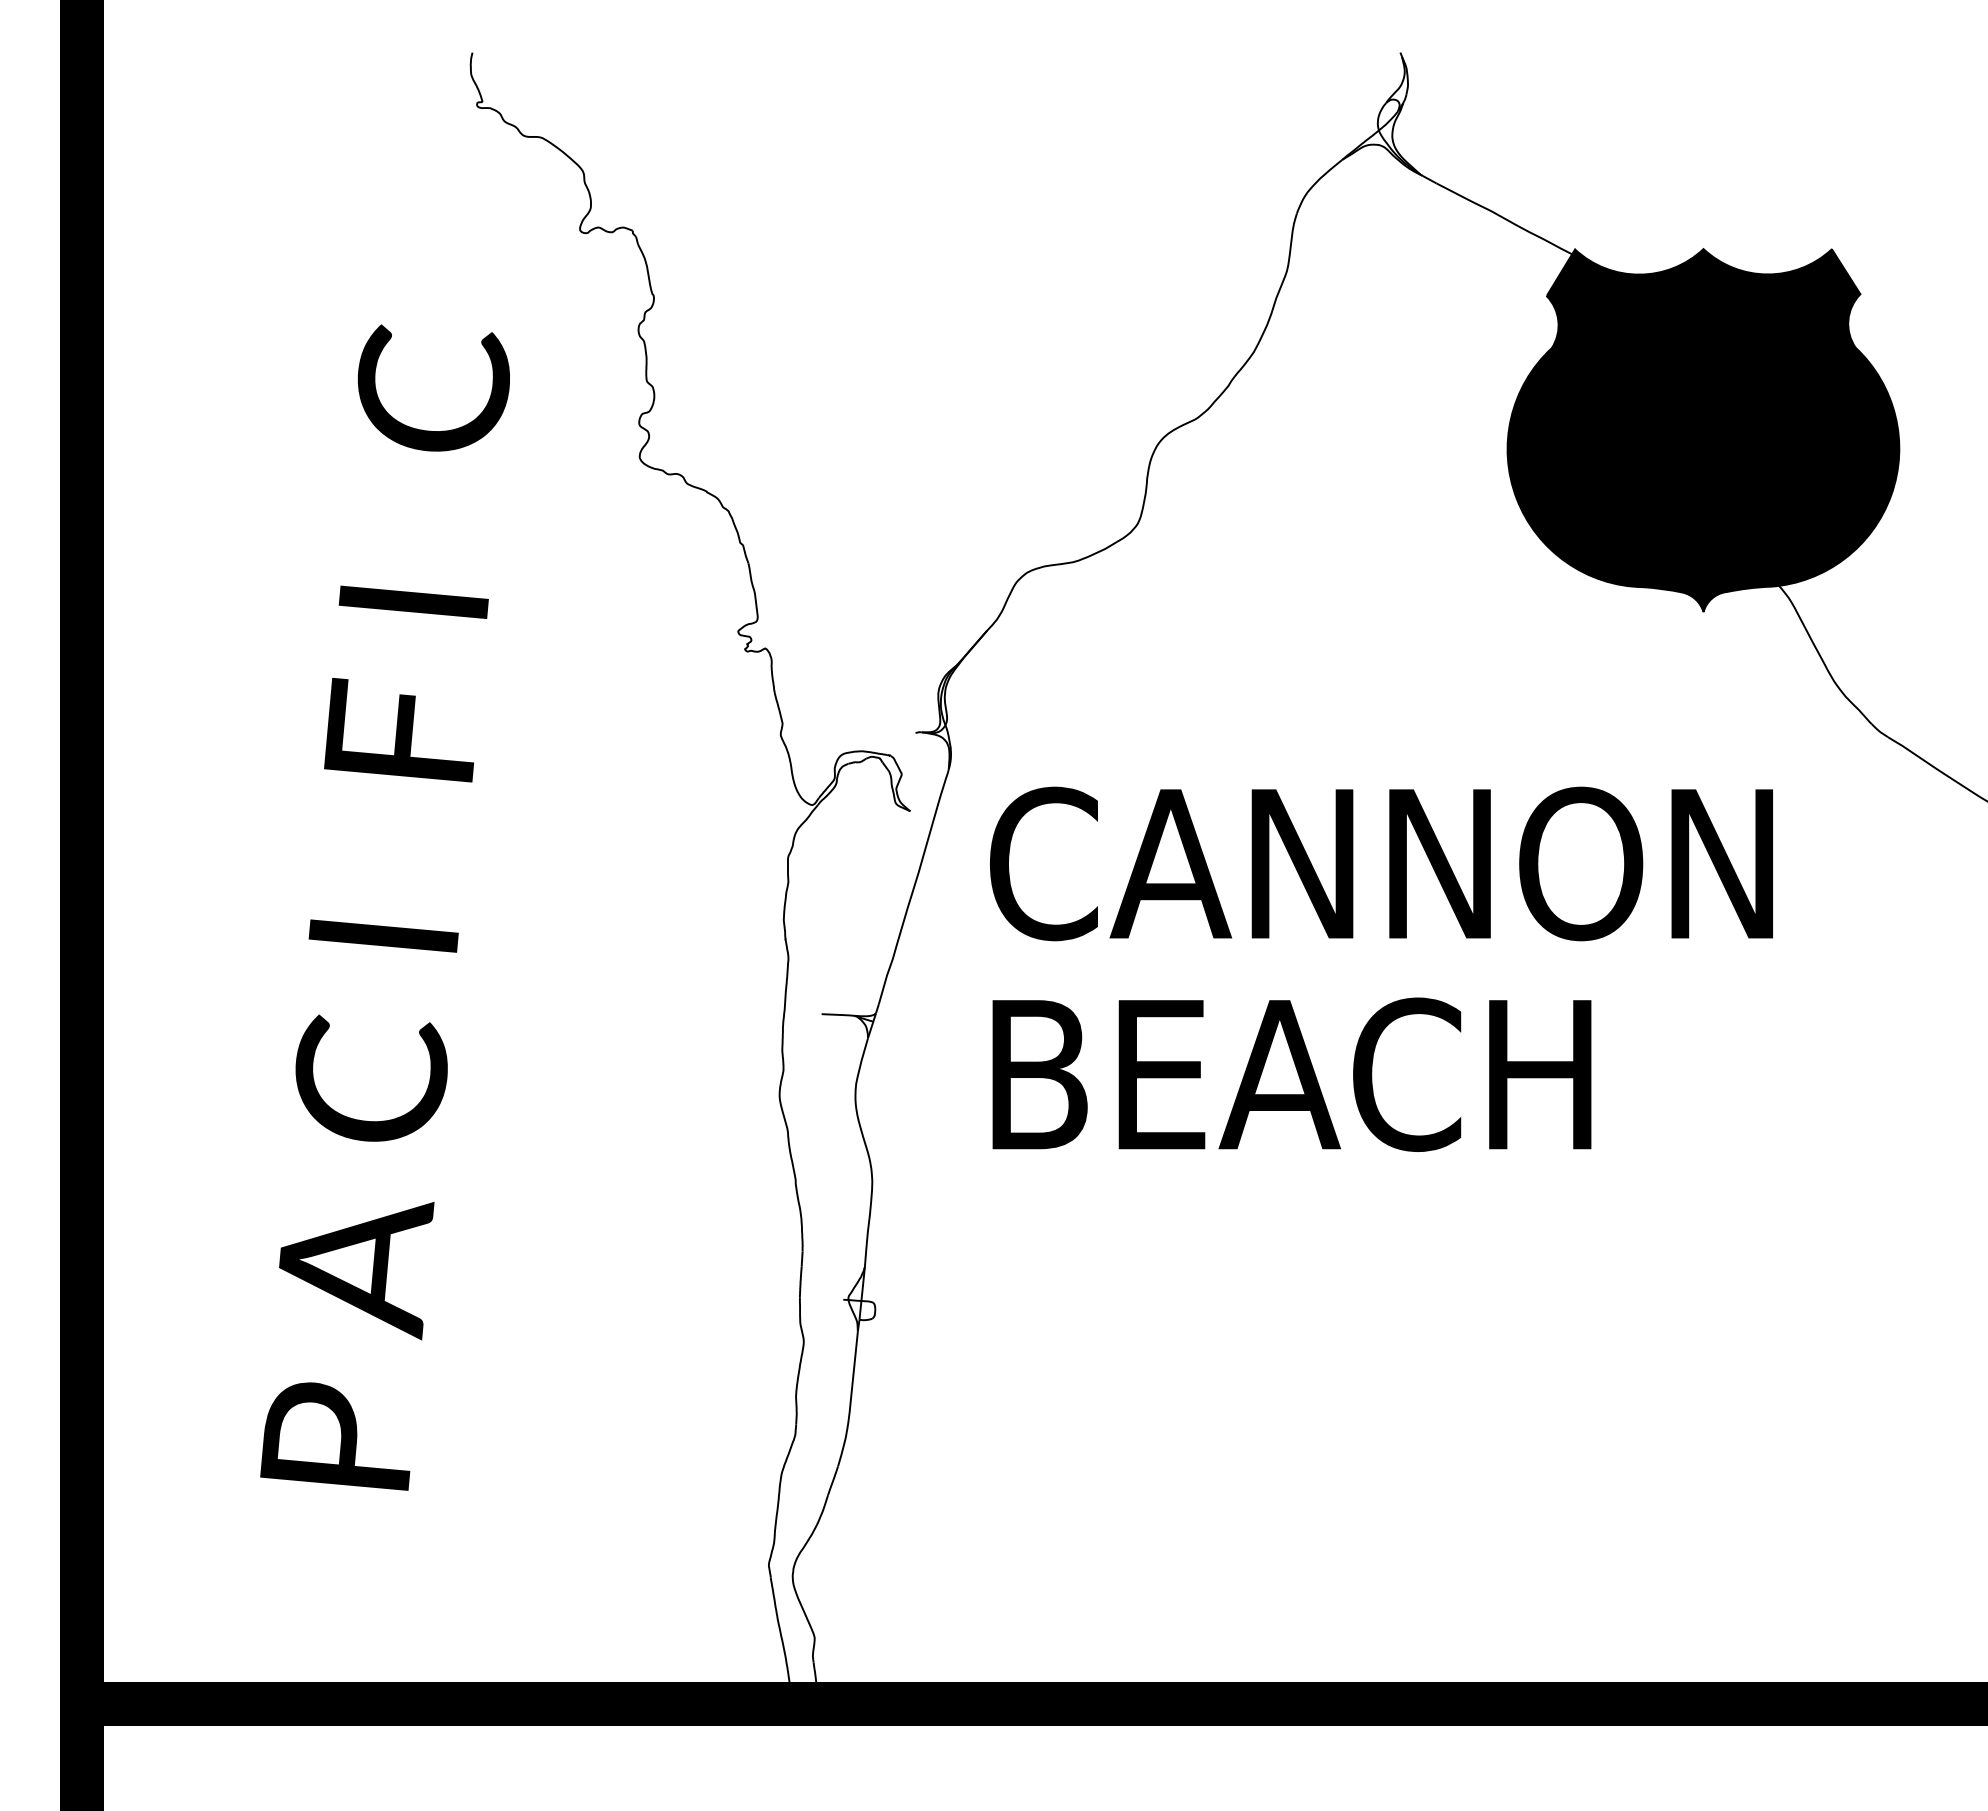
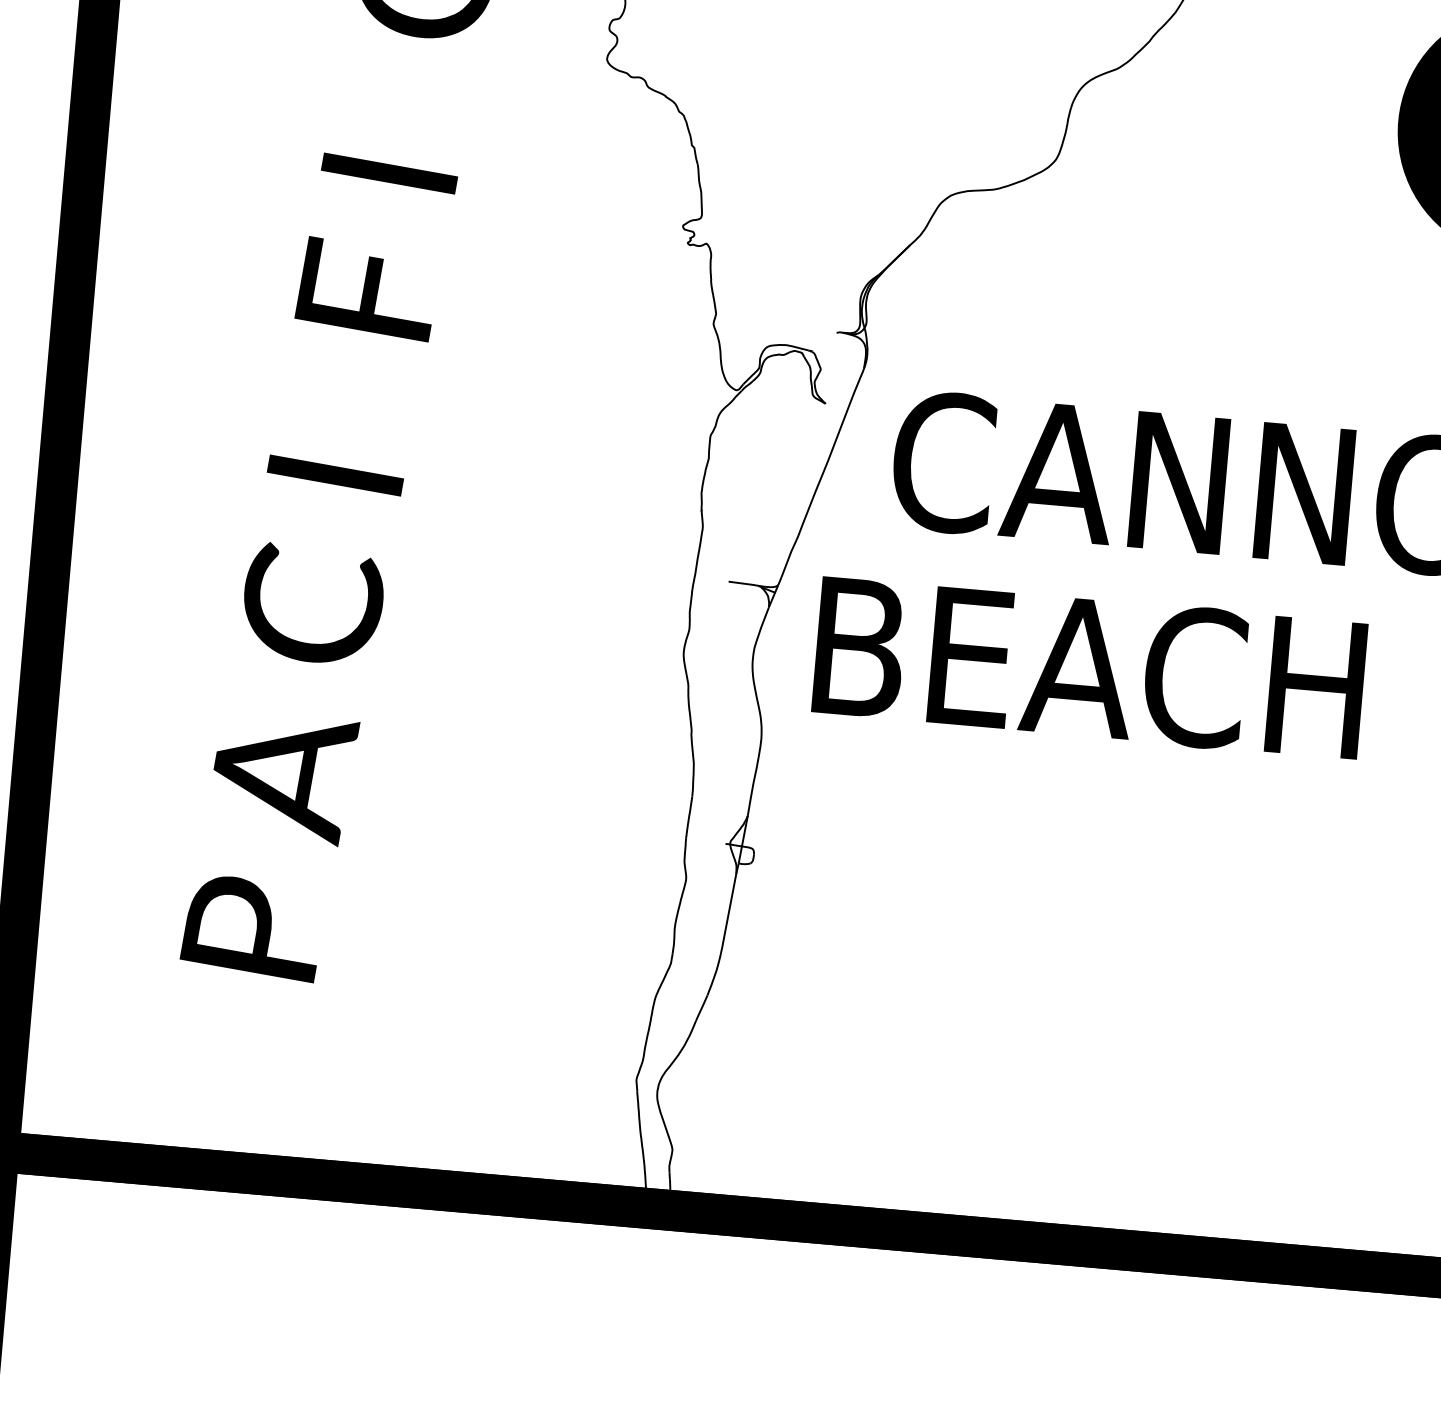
text: (1291, 1074) -> (1089, 667), moved

